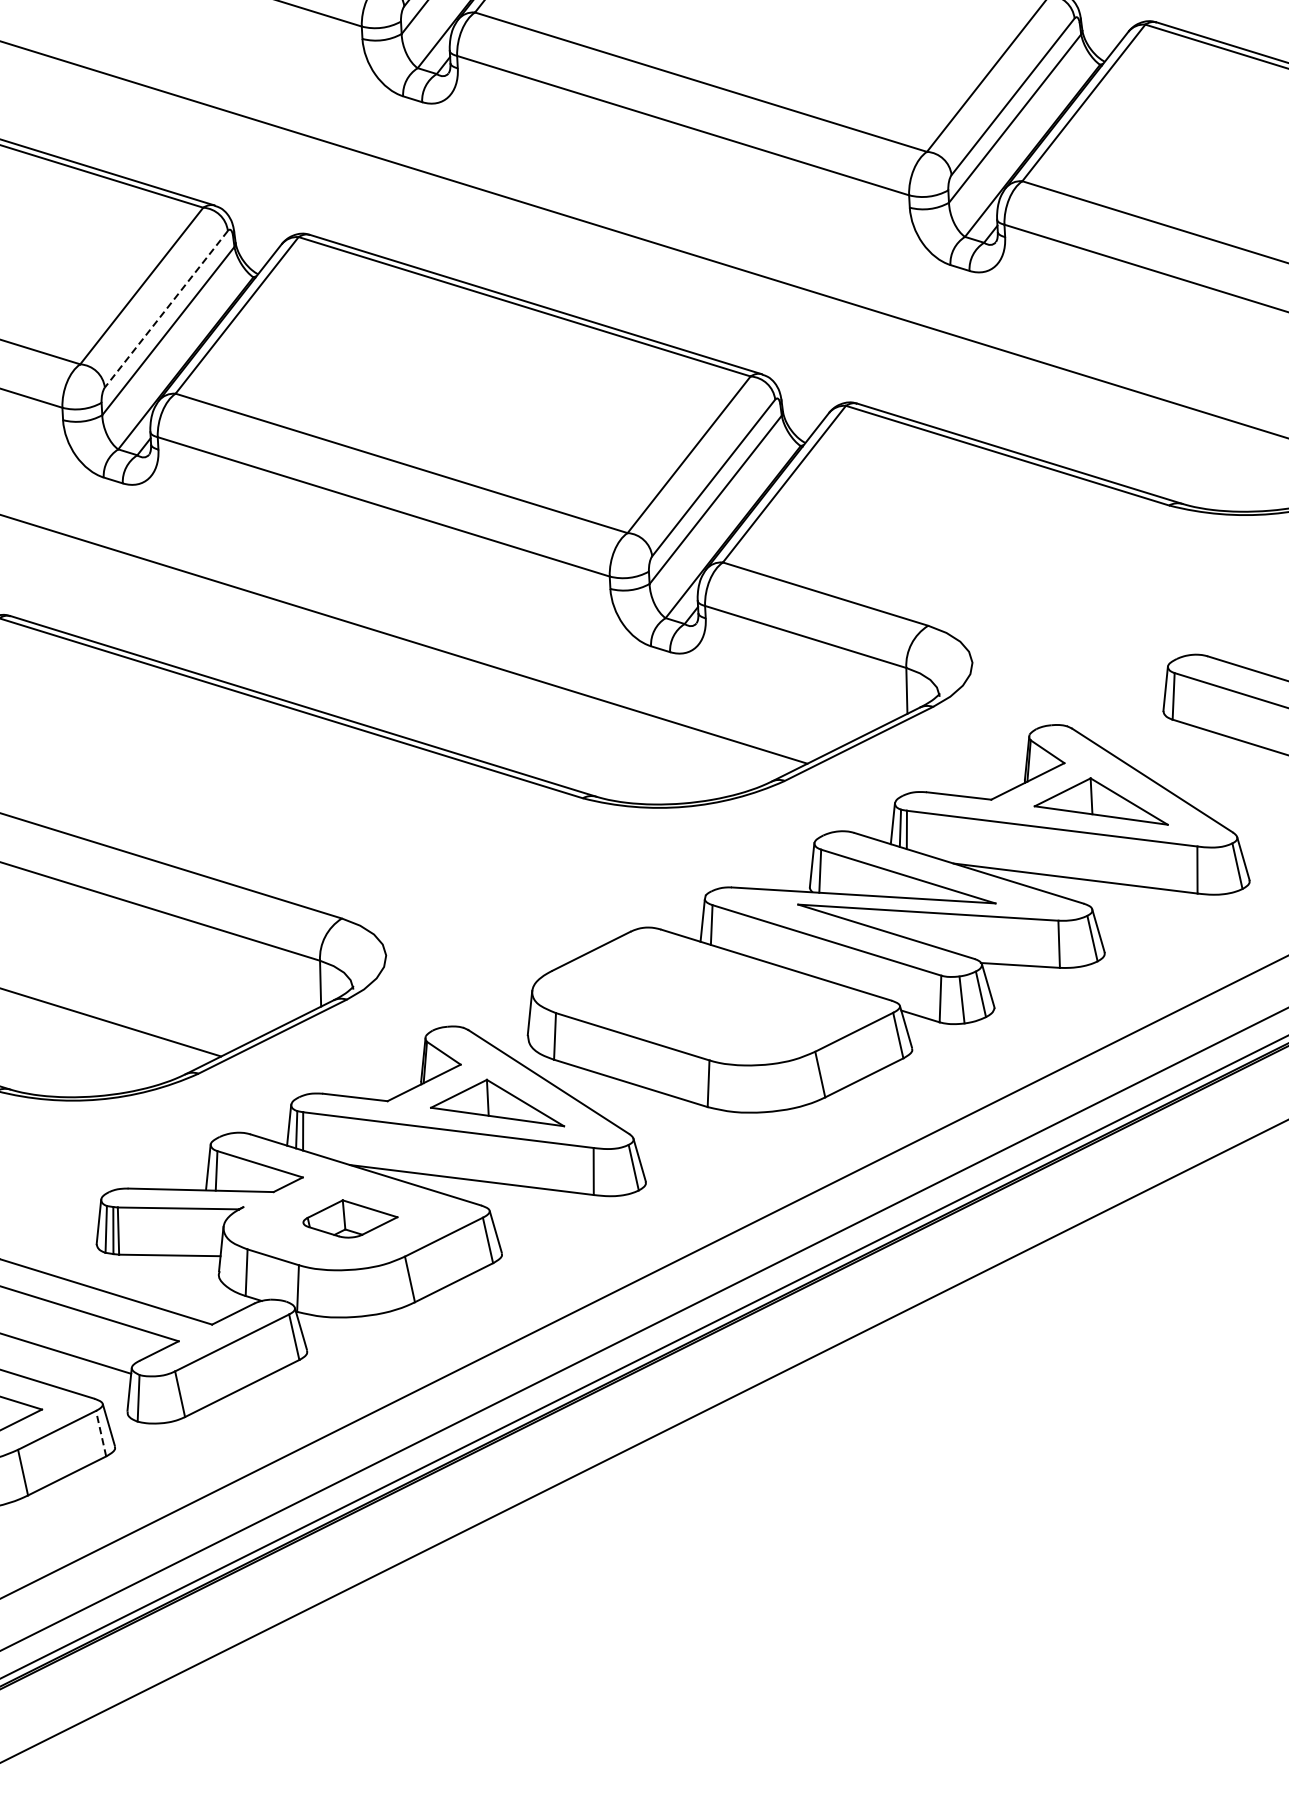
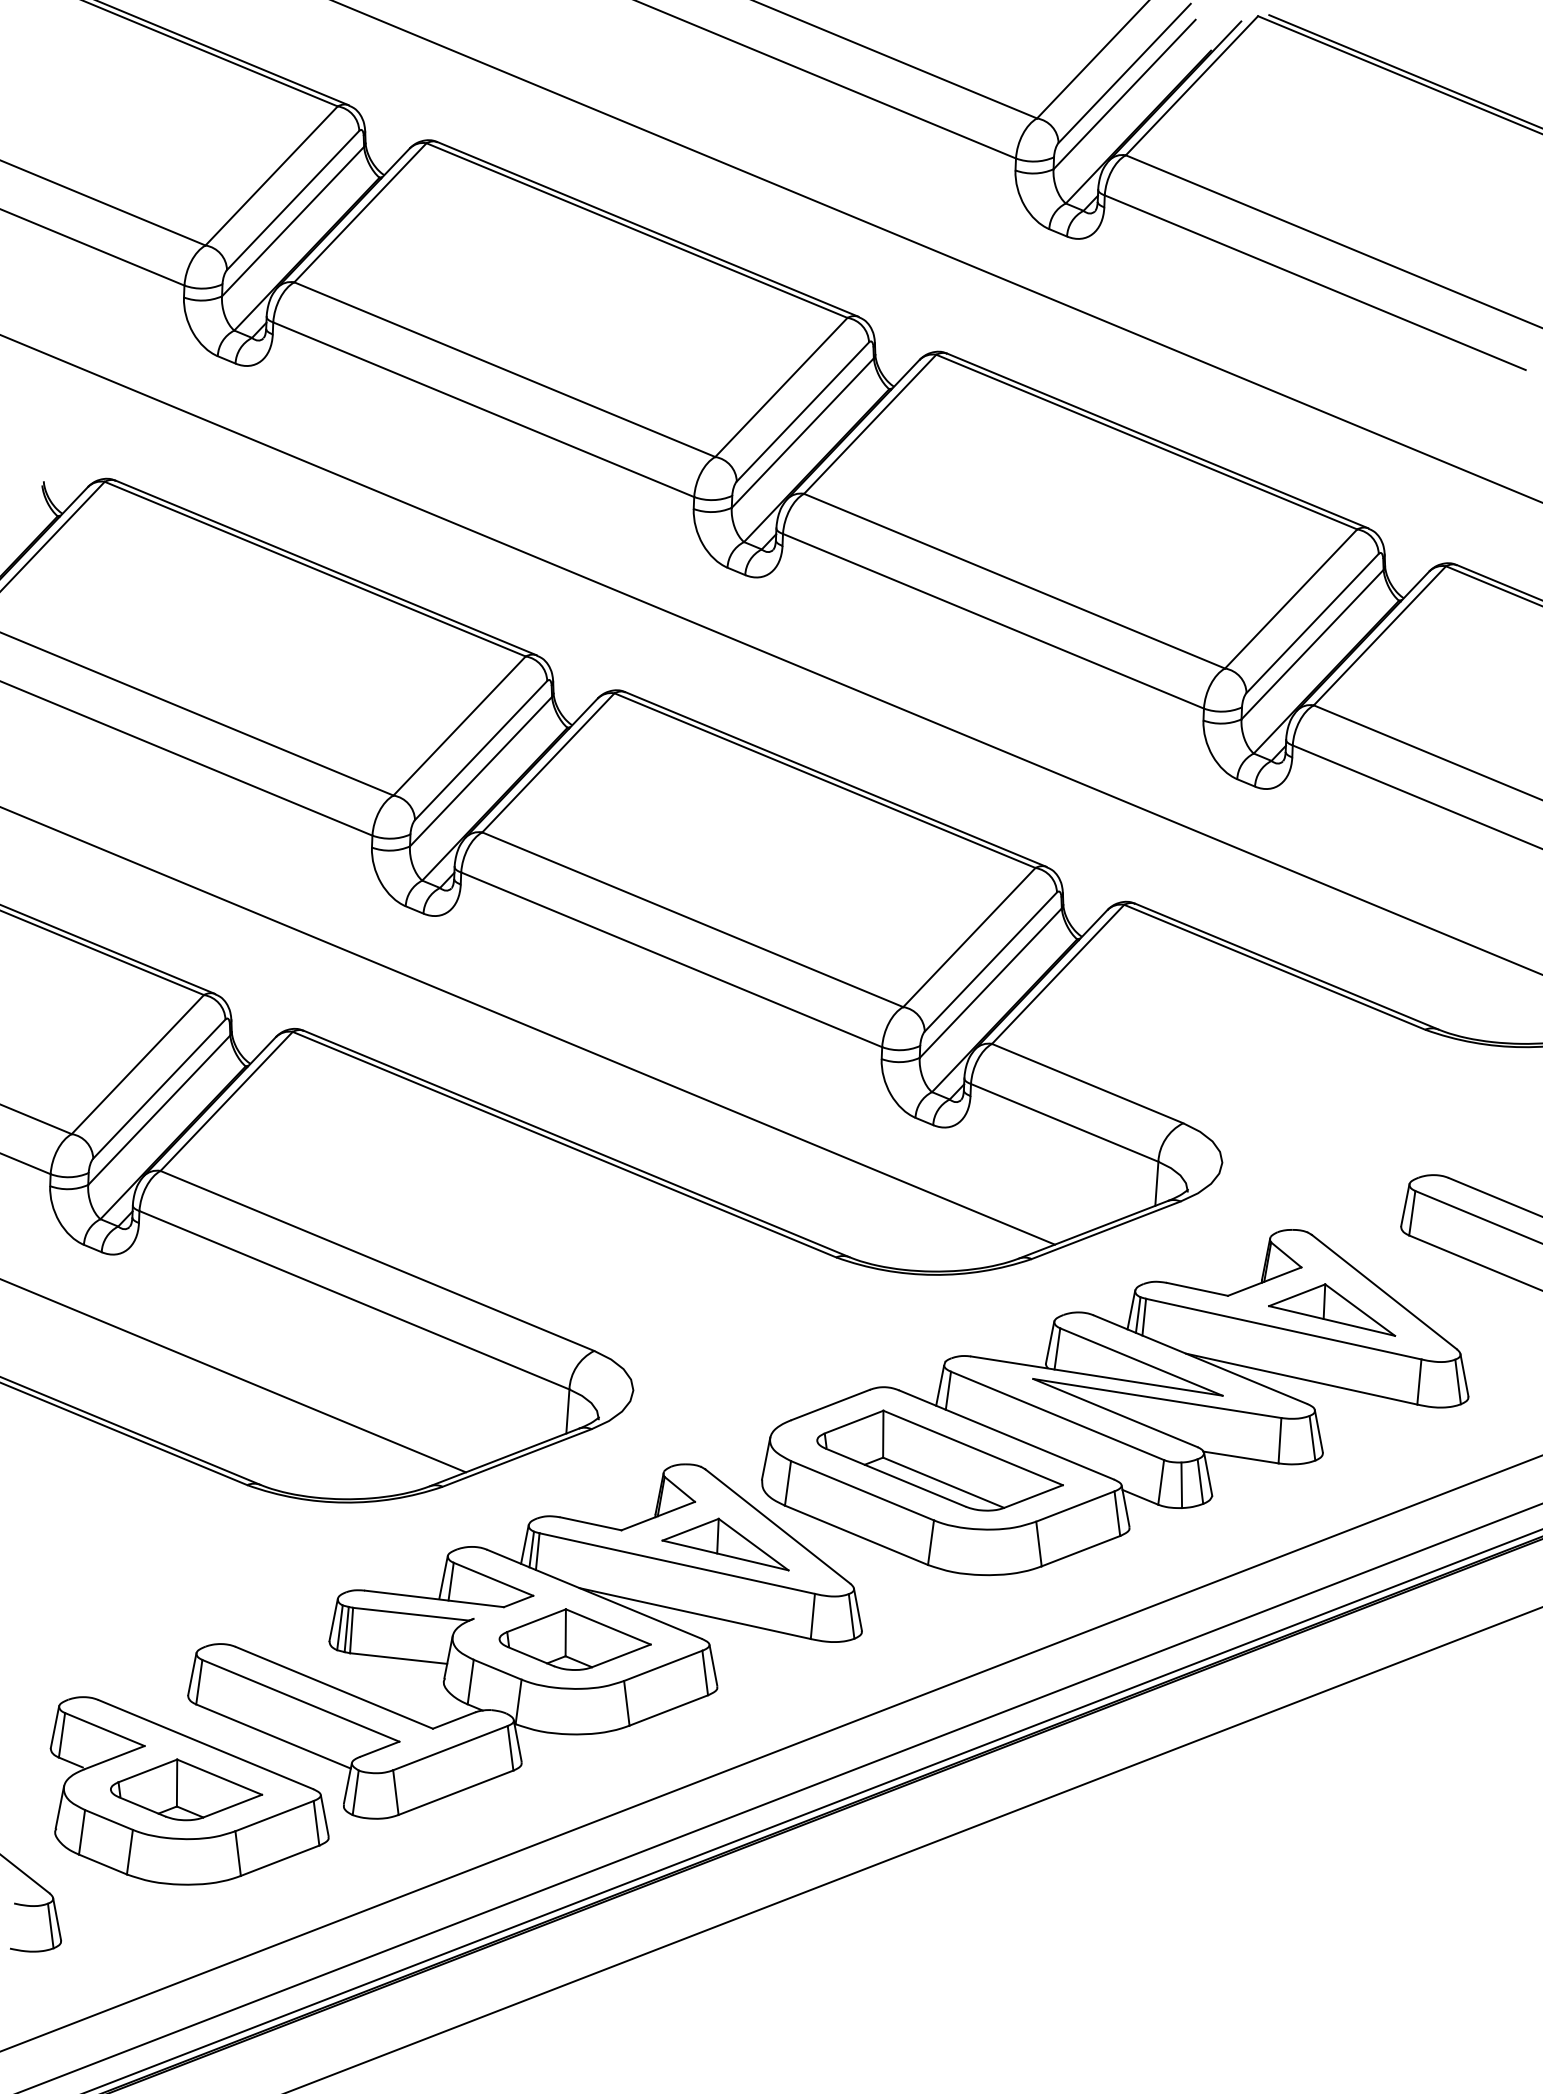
line: (166, 309) -> (481, 750), dashed -> solid
part: (709, 998) -> (939, 1460), added
part: (349, 1218) -> (574, 1639), size x1.67
line: (100, 1432) -> (316, 1822), dashed -> solid

